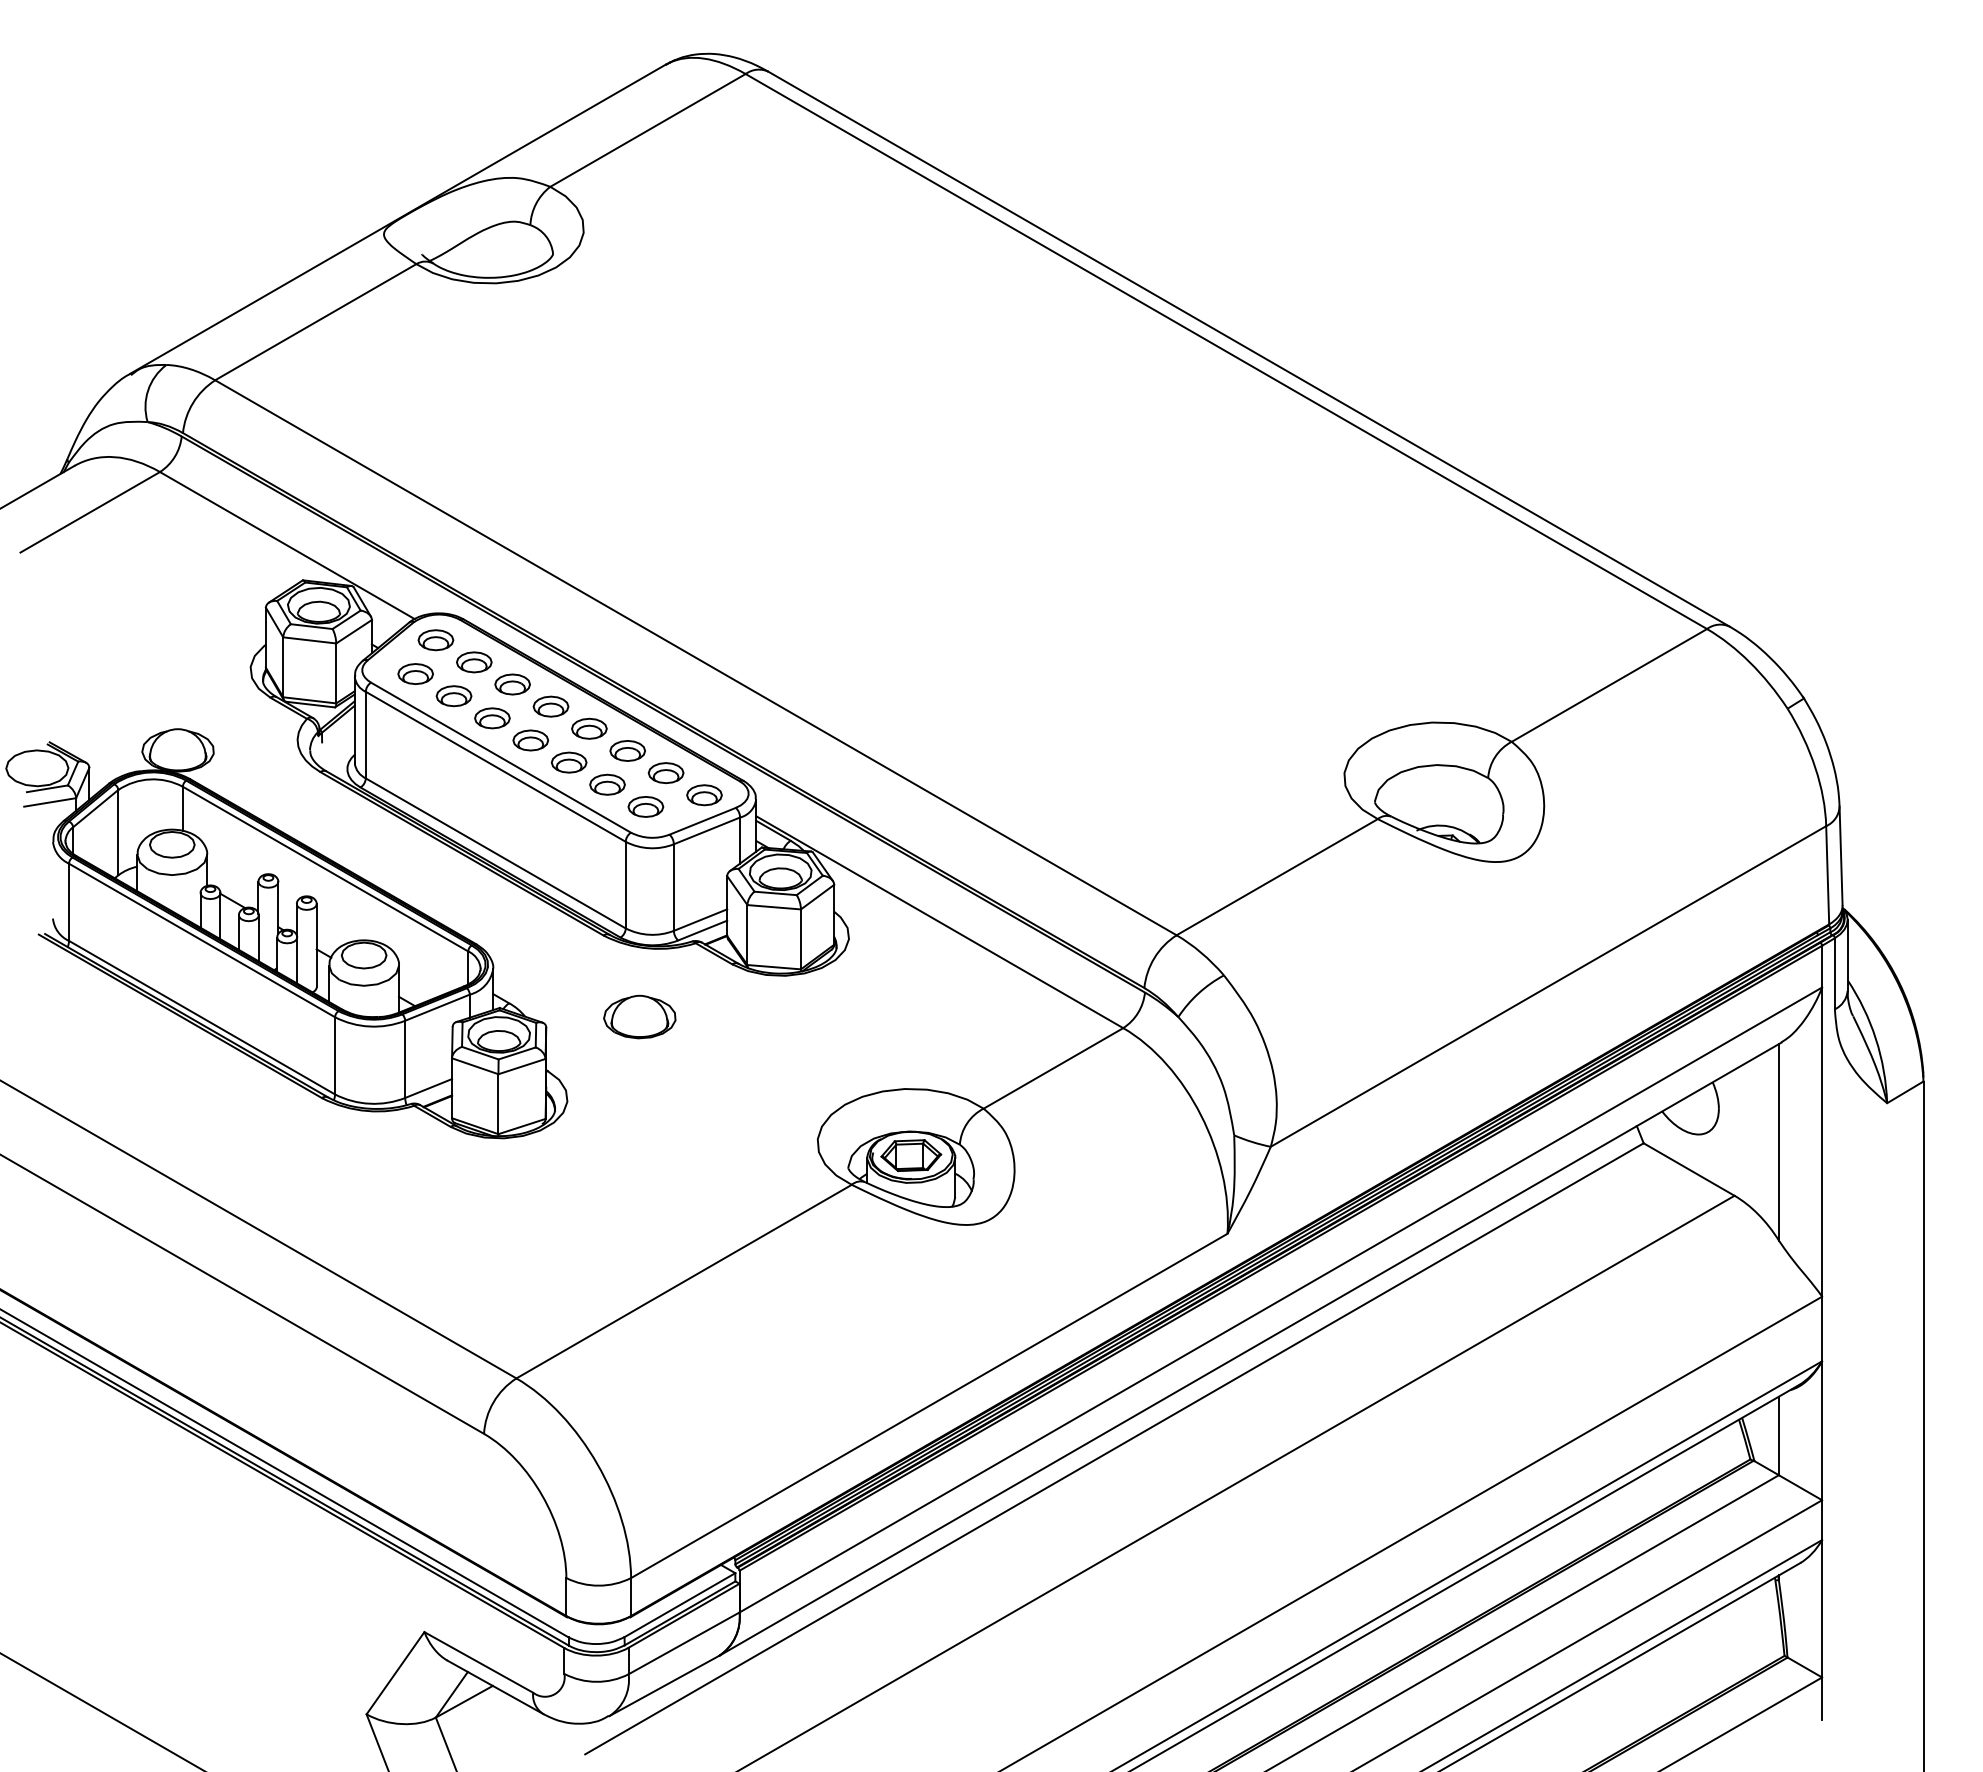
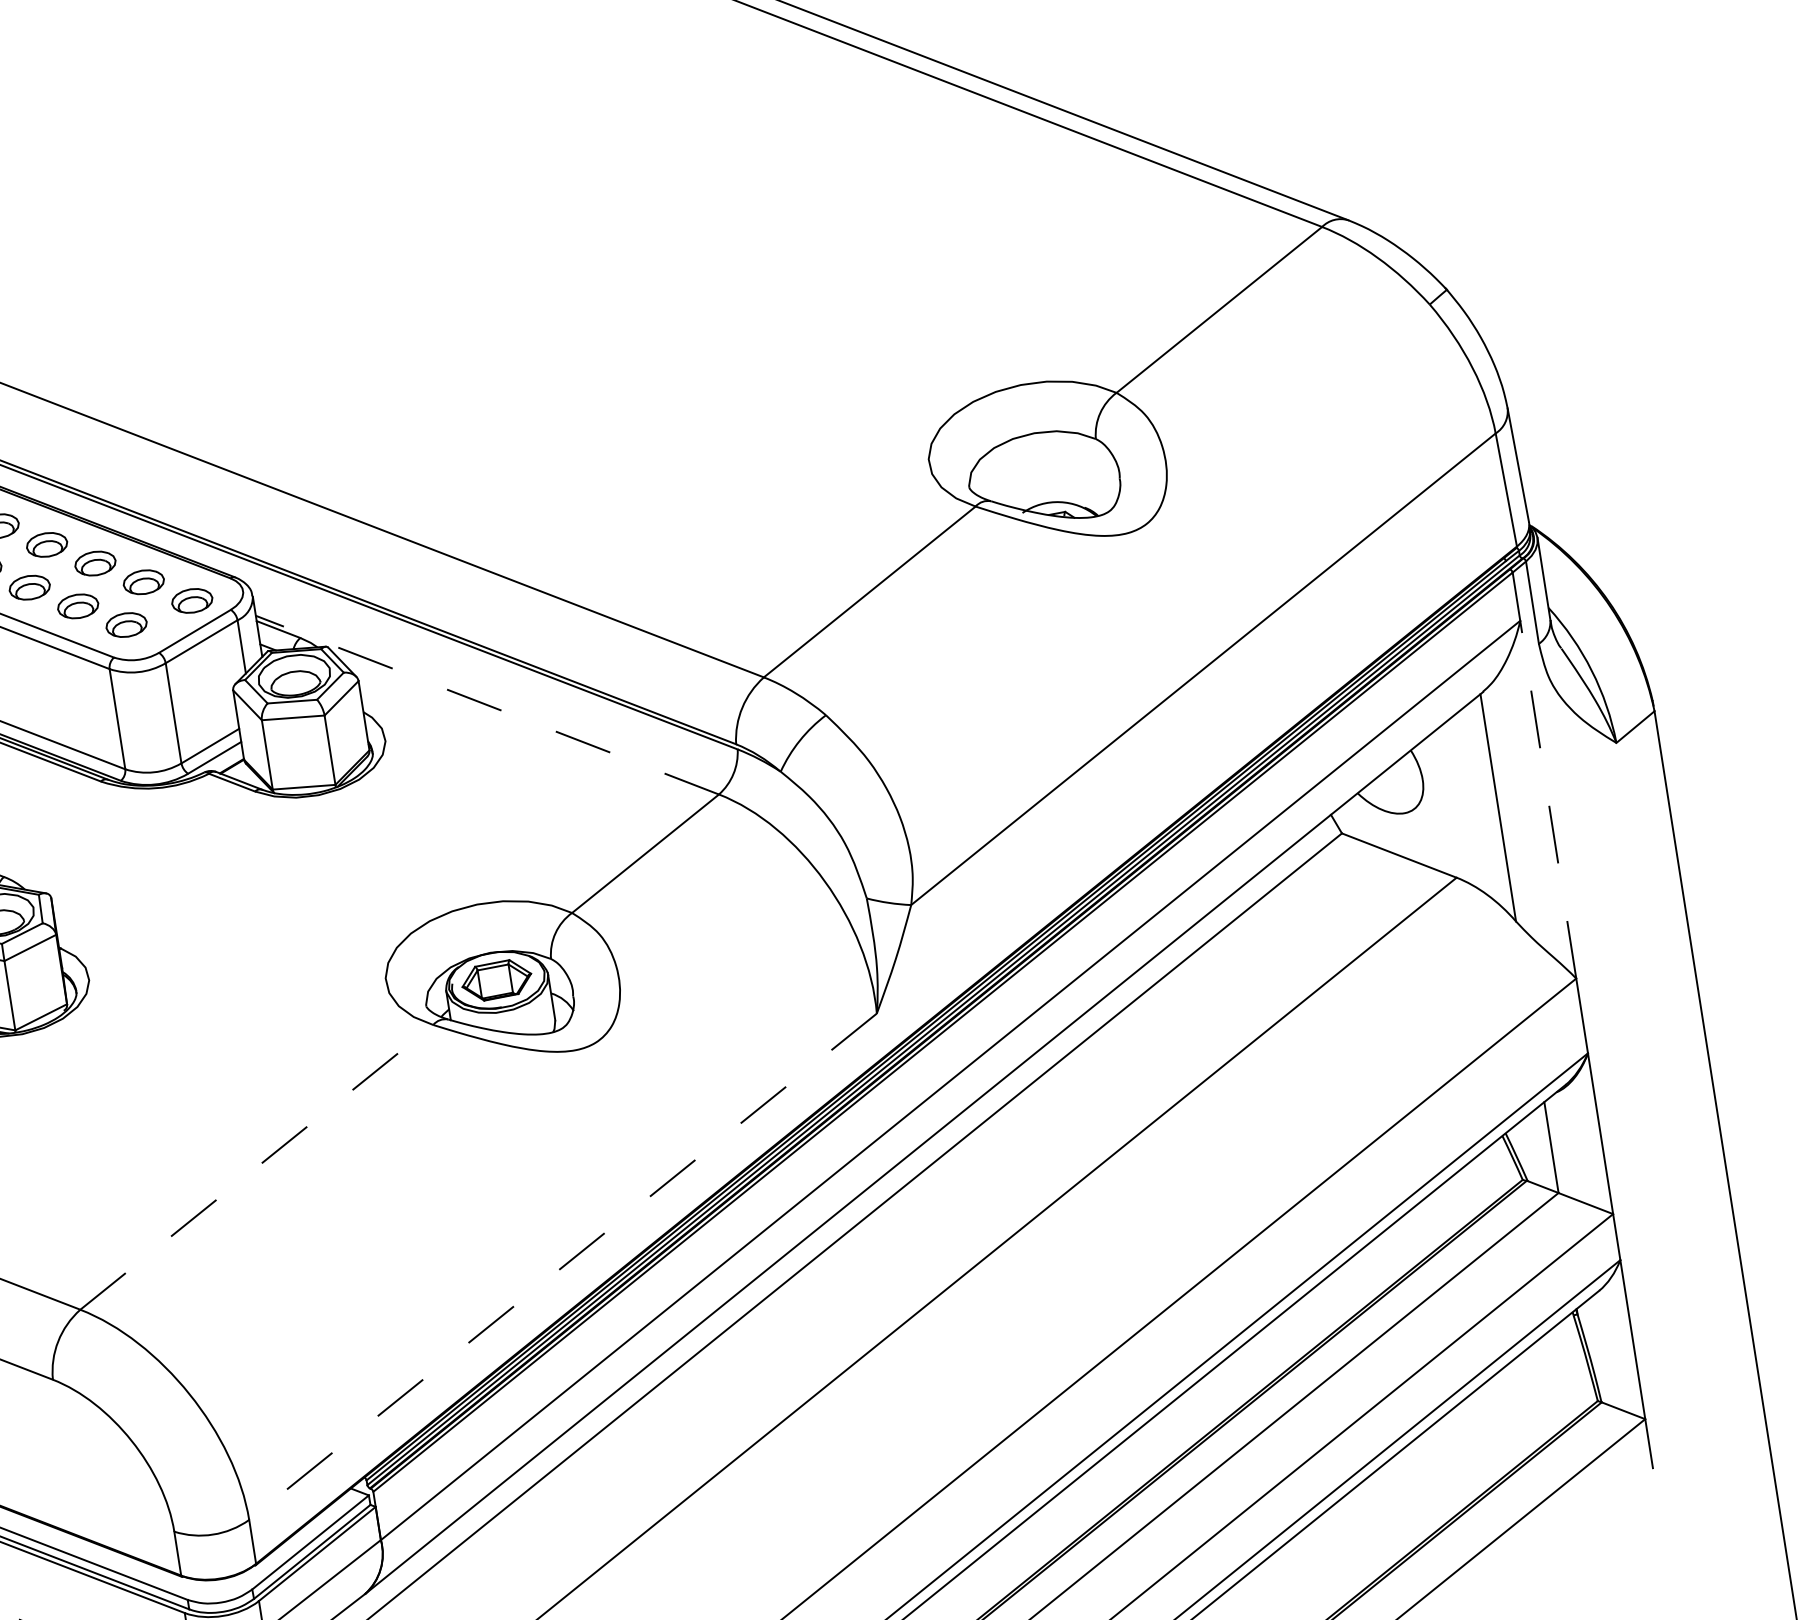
line: (939, 922) -> (487, 705), solid -> dashed
part: (639, 1016) -> (157, 868), removed
line: (1822, 1142) -> (1548, 800), solid -> dashed
line: (684, 1281) -> (257, 1167), solid -> dashed
line: (928, 1406) -> (562, 1267), solid -> dashed

